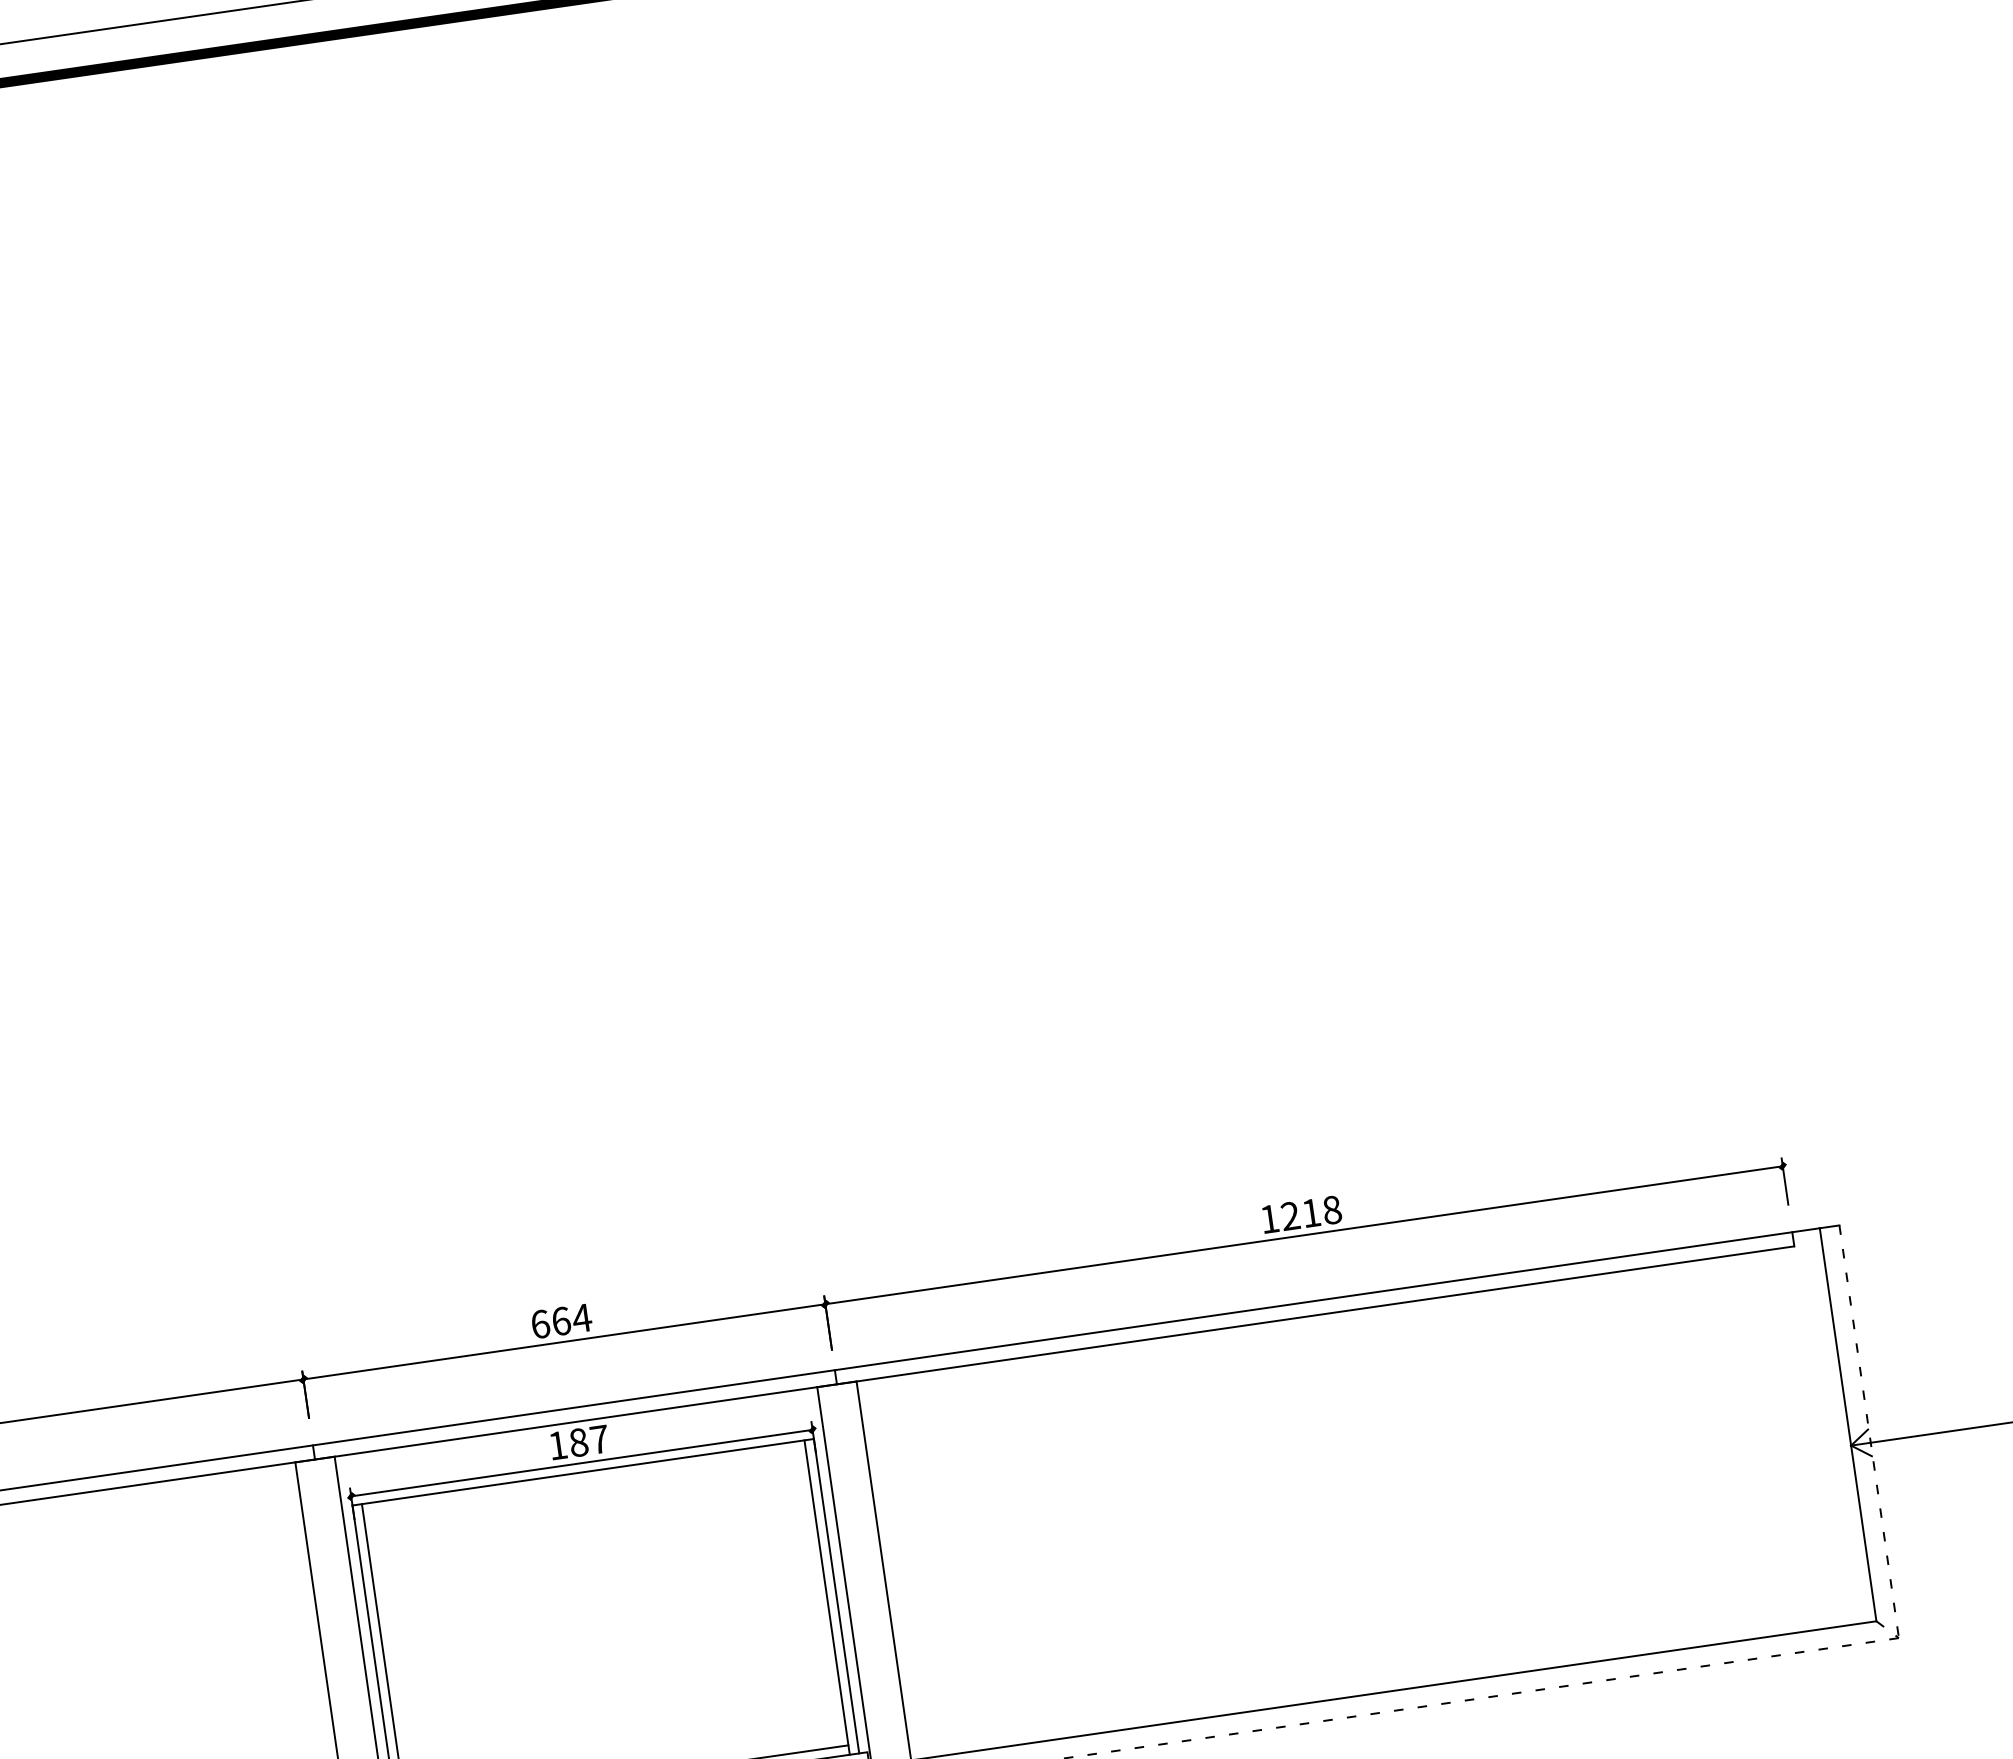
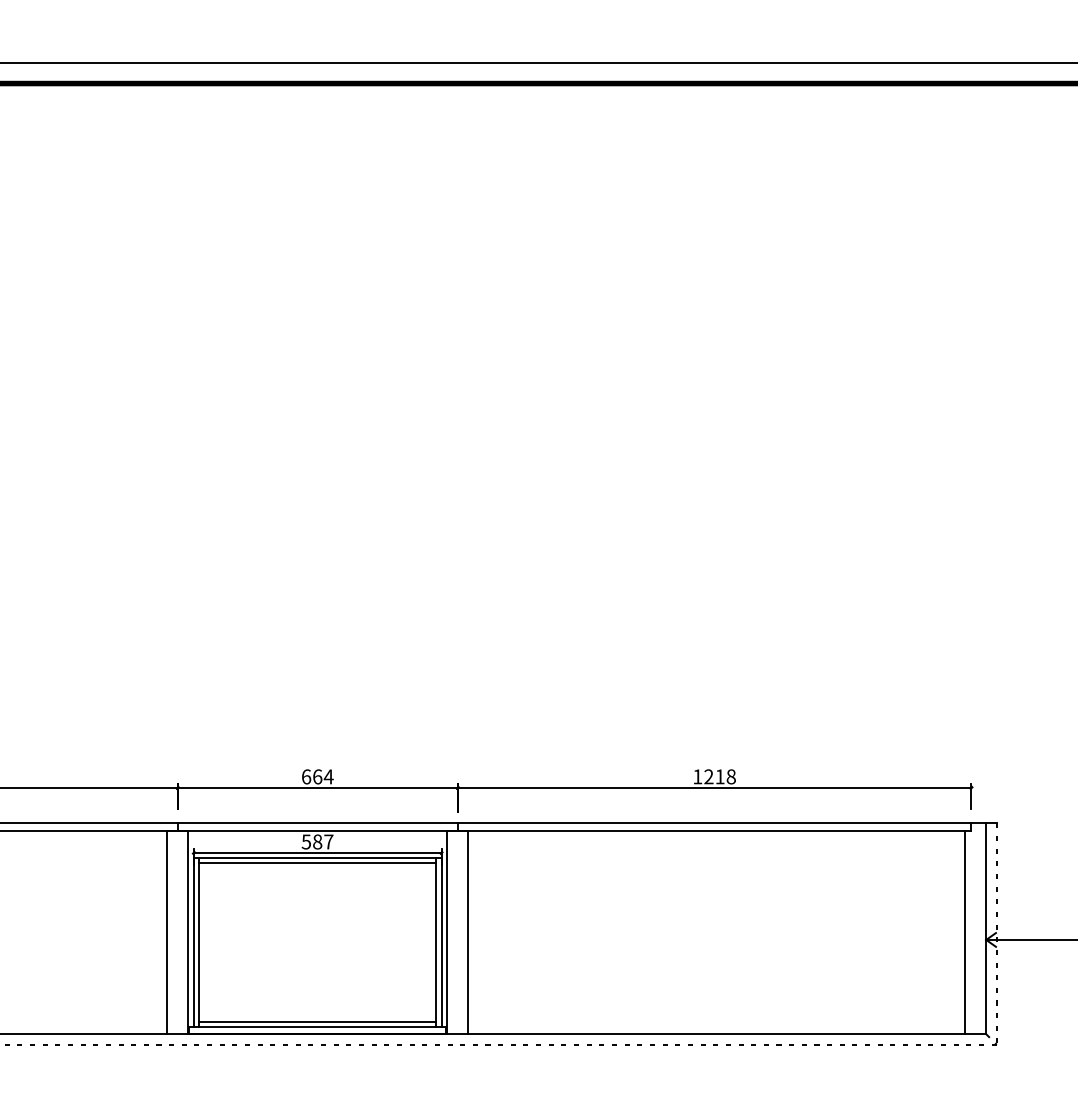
line: (1810, 1437) -> (965, 932), added
text: (556, 1444) -> (305, 841), 187 -> 587
line: (584, 1480) -> (317, 862), added

